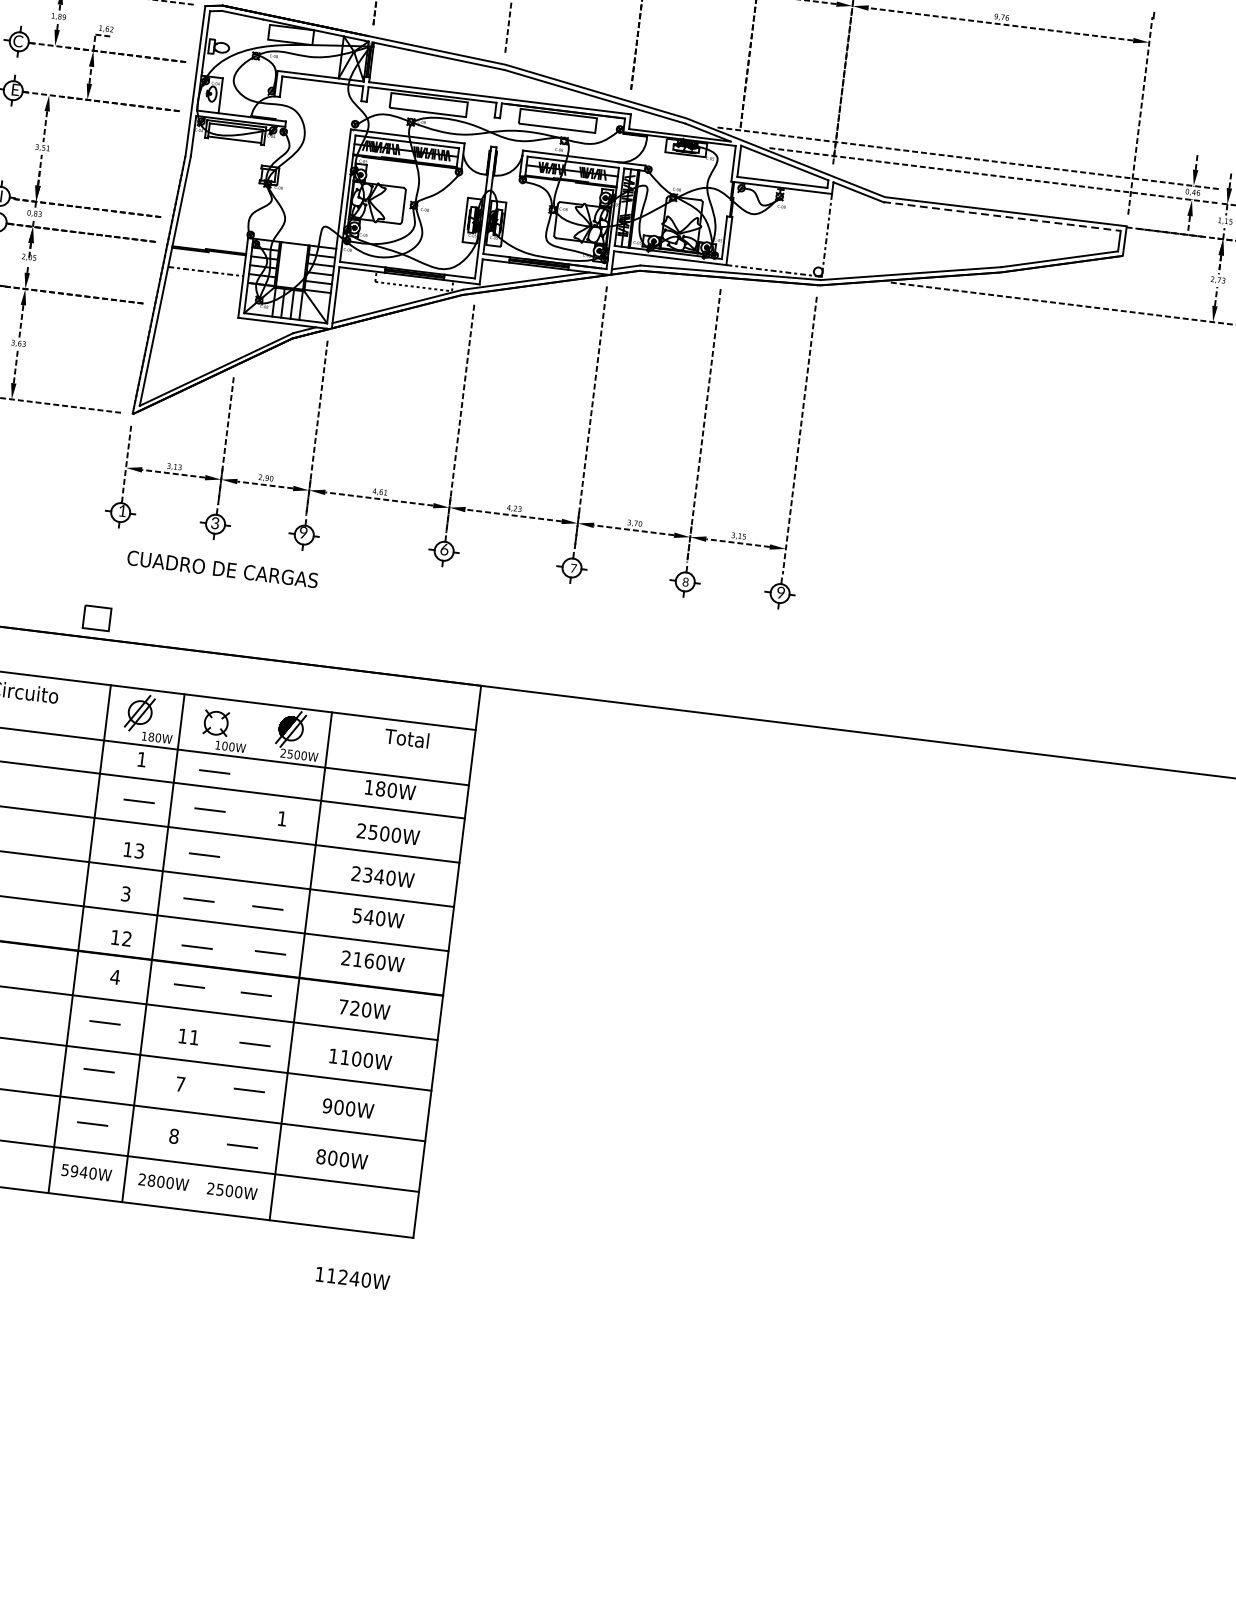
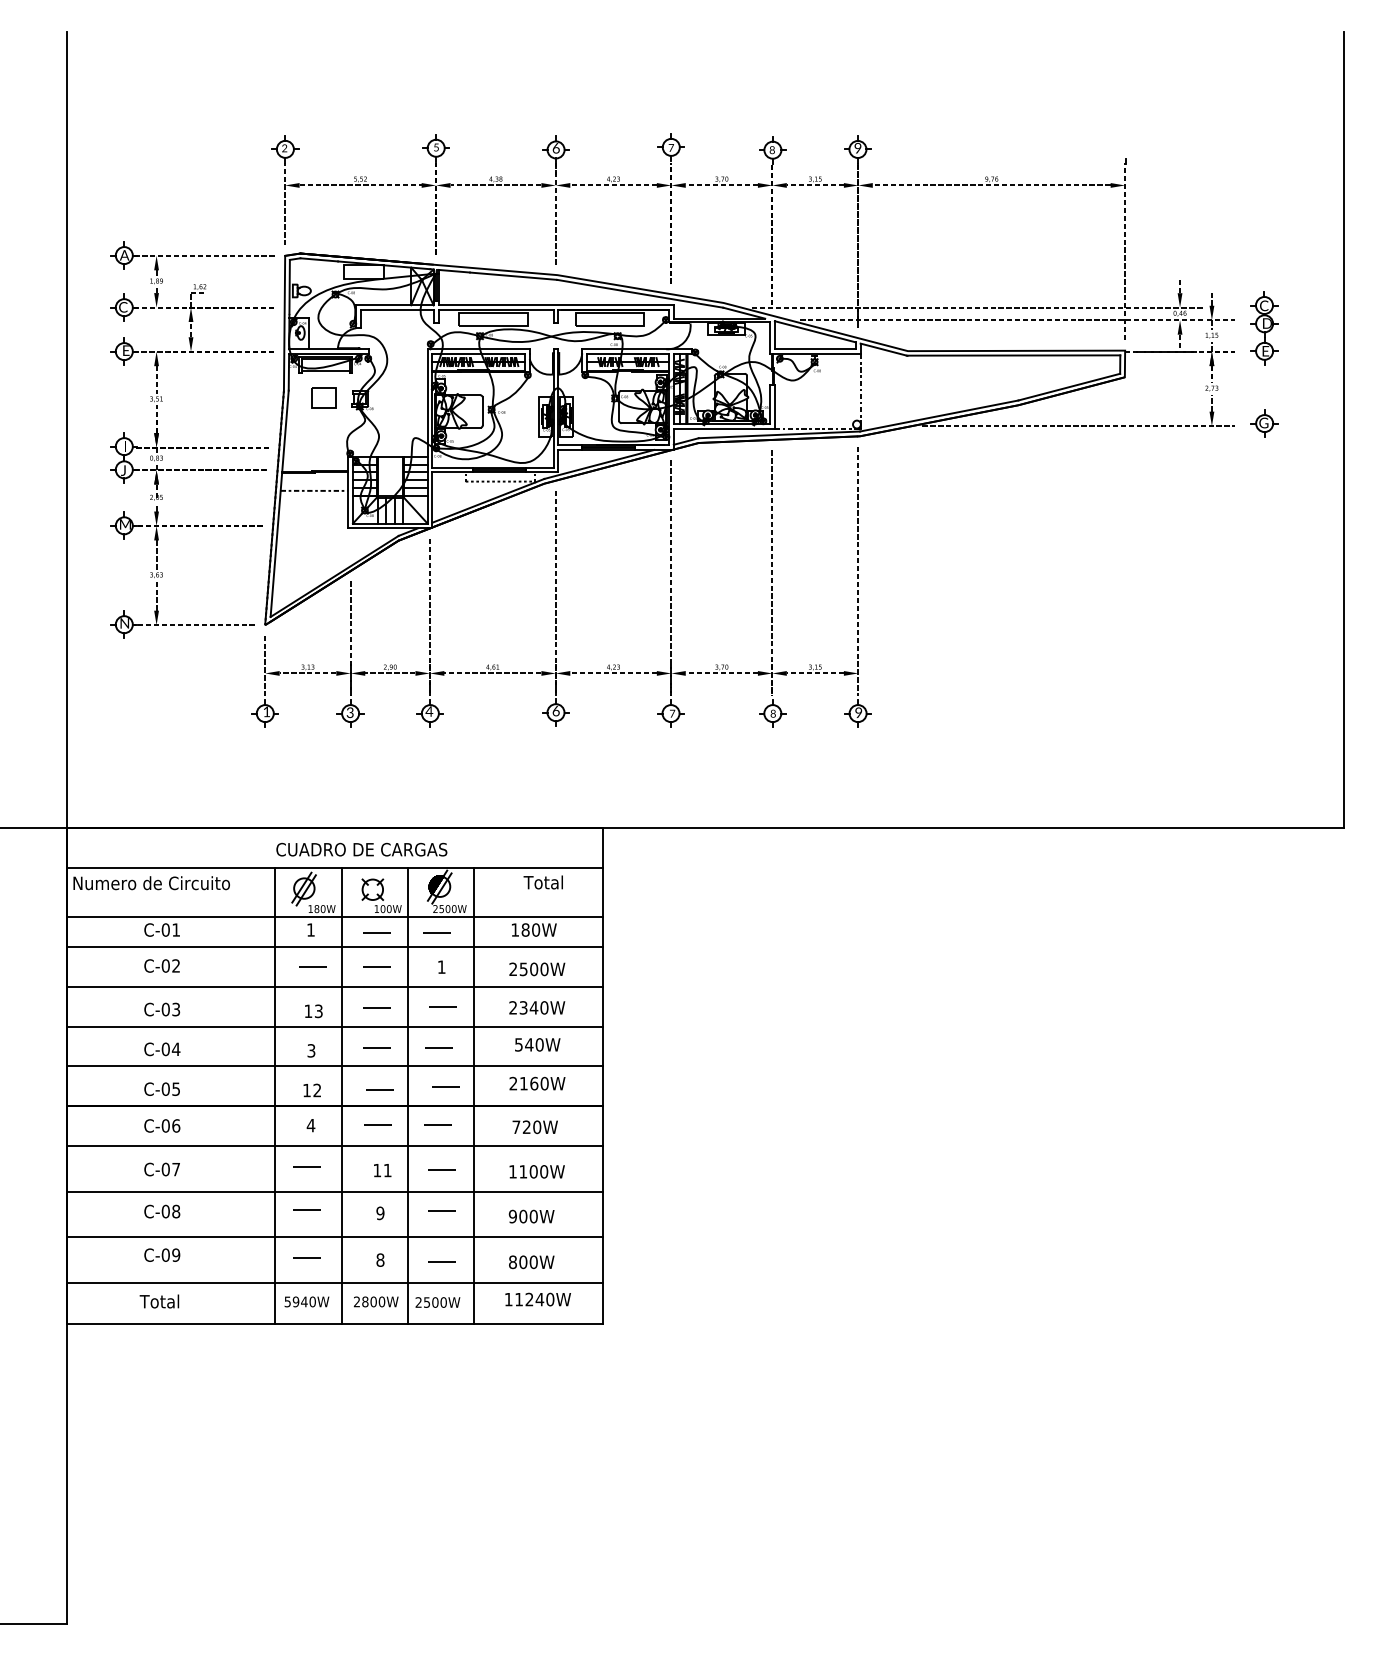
line: (1001, 216) -> (1013, 355), dashed -> solid
text: (303, 532) -> (429, 711), 9 -> 4
text: (222, 569) -> (361, 849), moved
part: (96, 617) -> (323, 397), moved
line: (281, 780) -> (436, 933), added
line: (278, 862) -> (443, 1006), added
line: (226, 956) -> (407, 1095), added
text: (180, 1084) -> (380, 1213), 7 -> 9
text: (352, 1278) -> (537, 1299), moved

